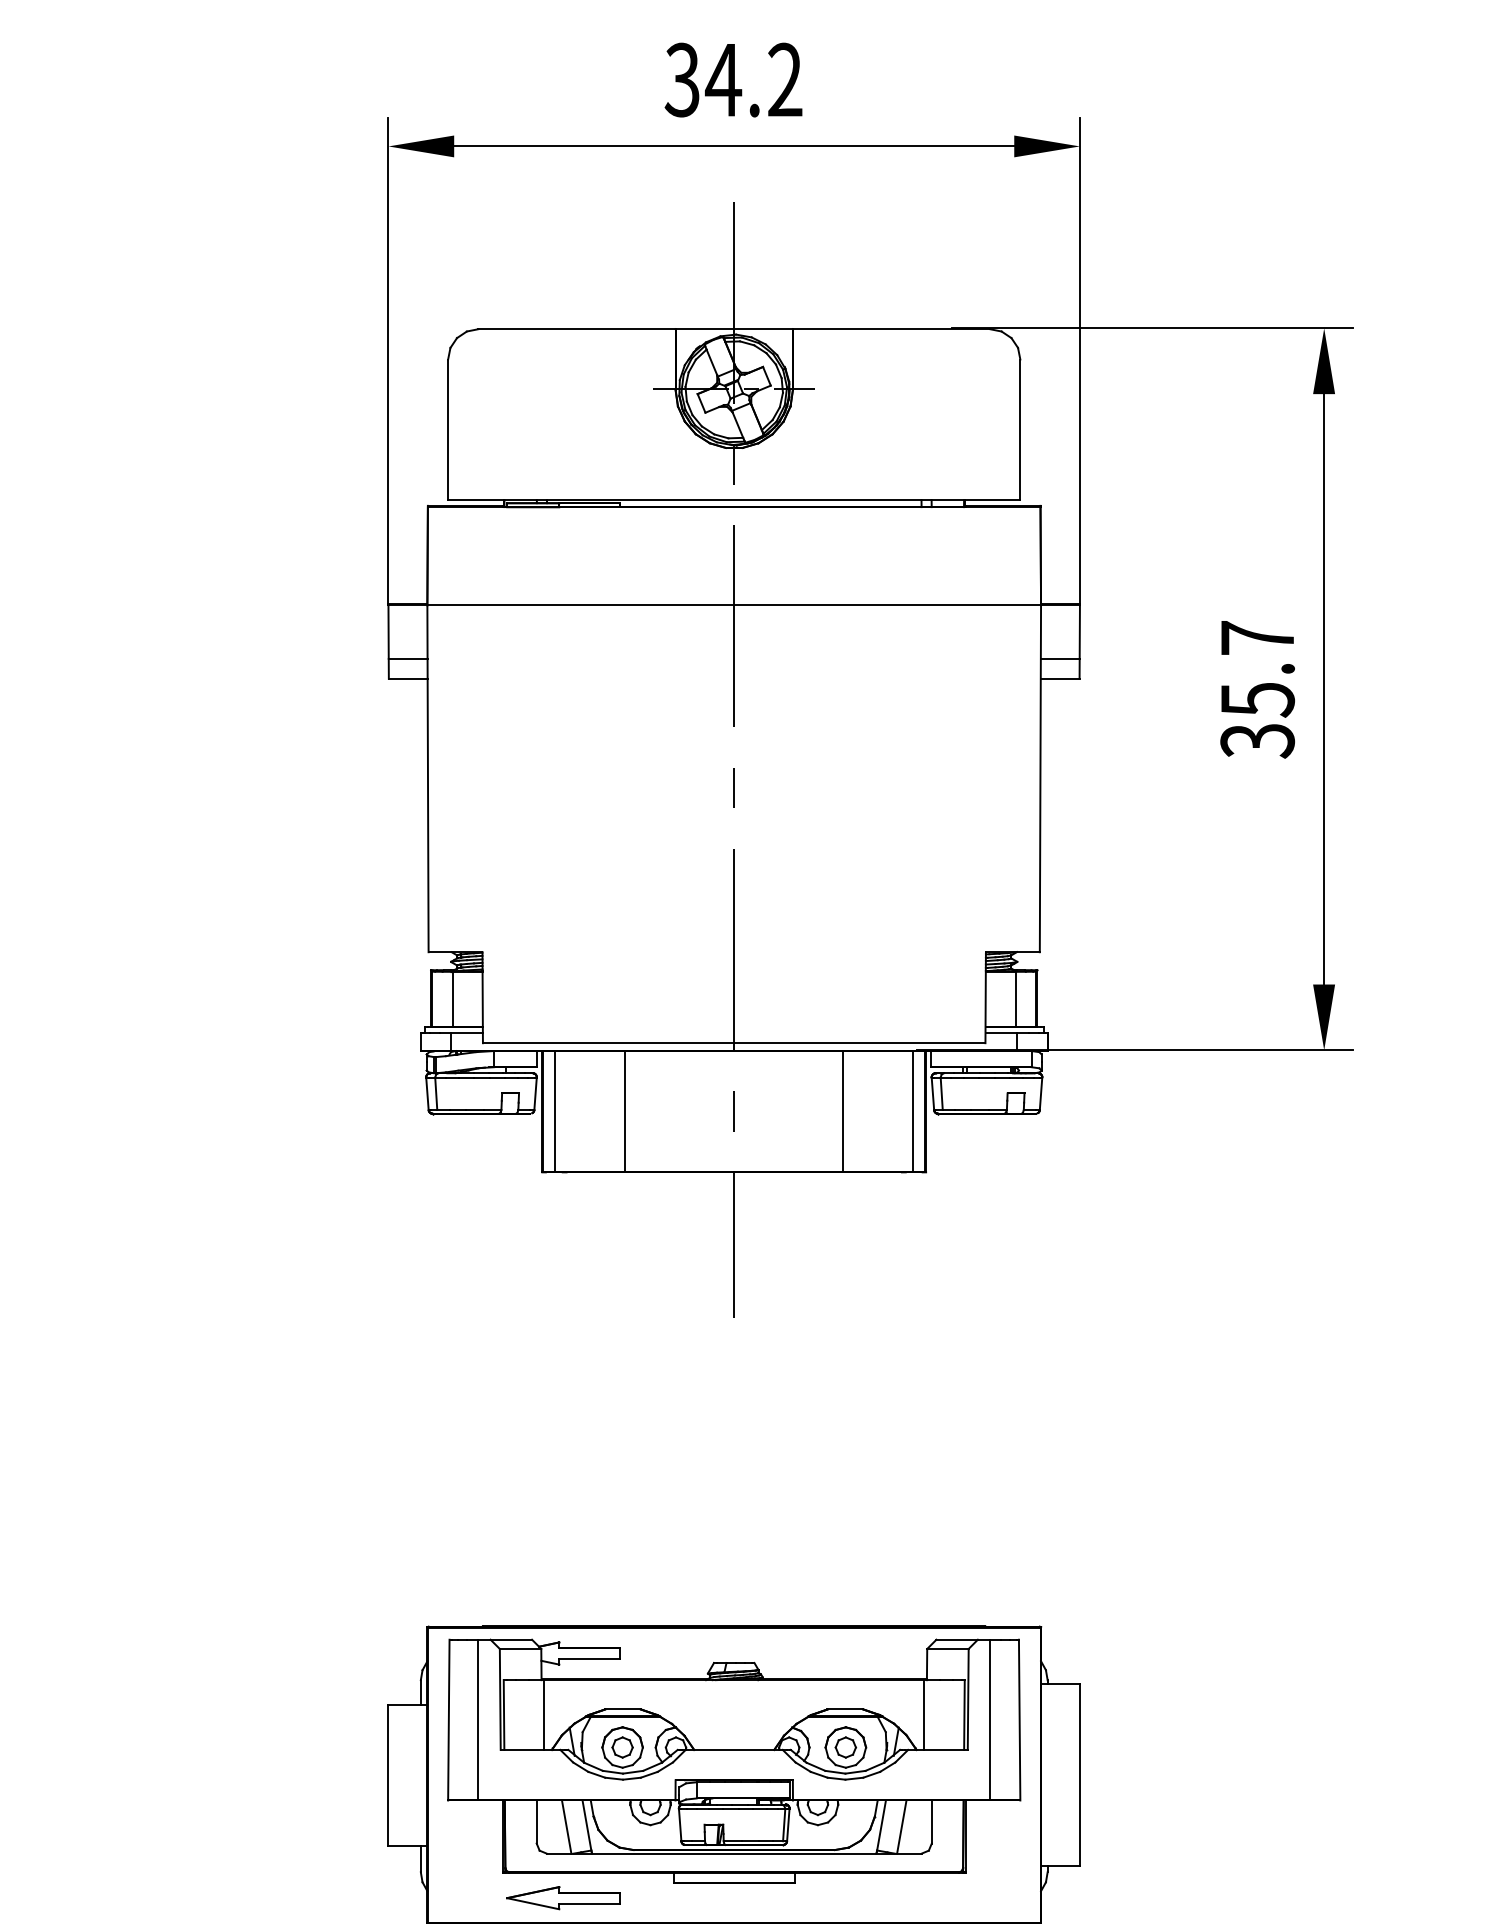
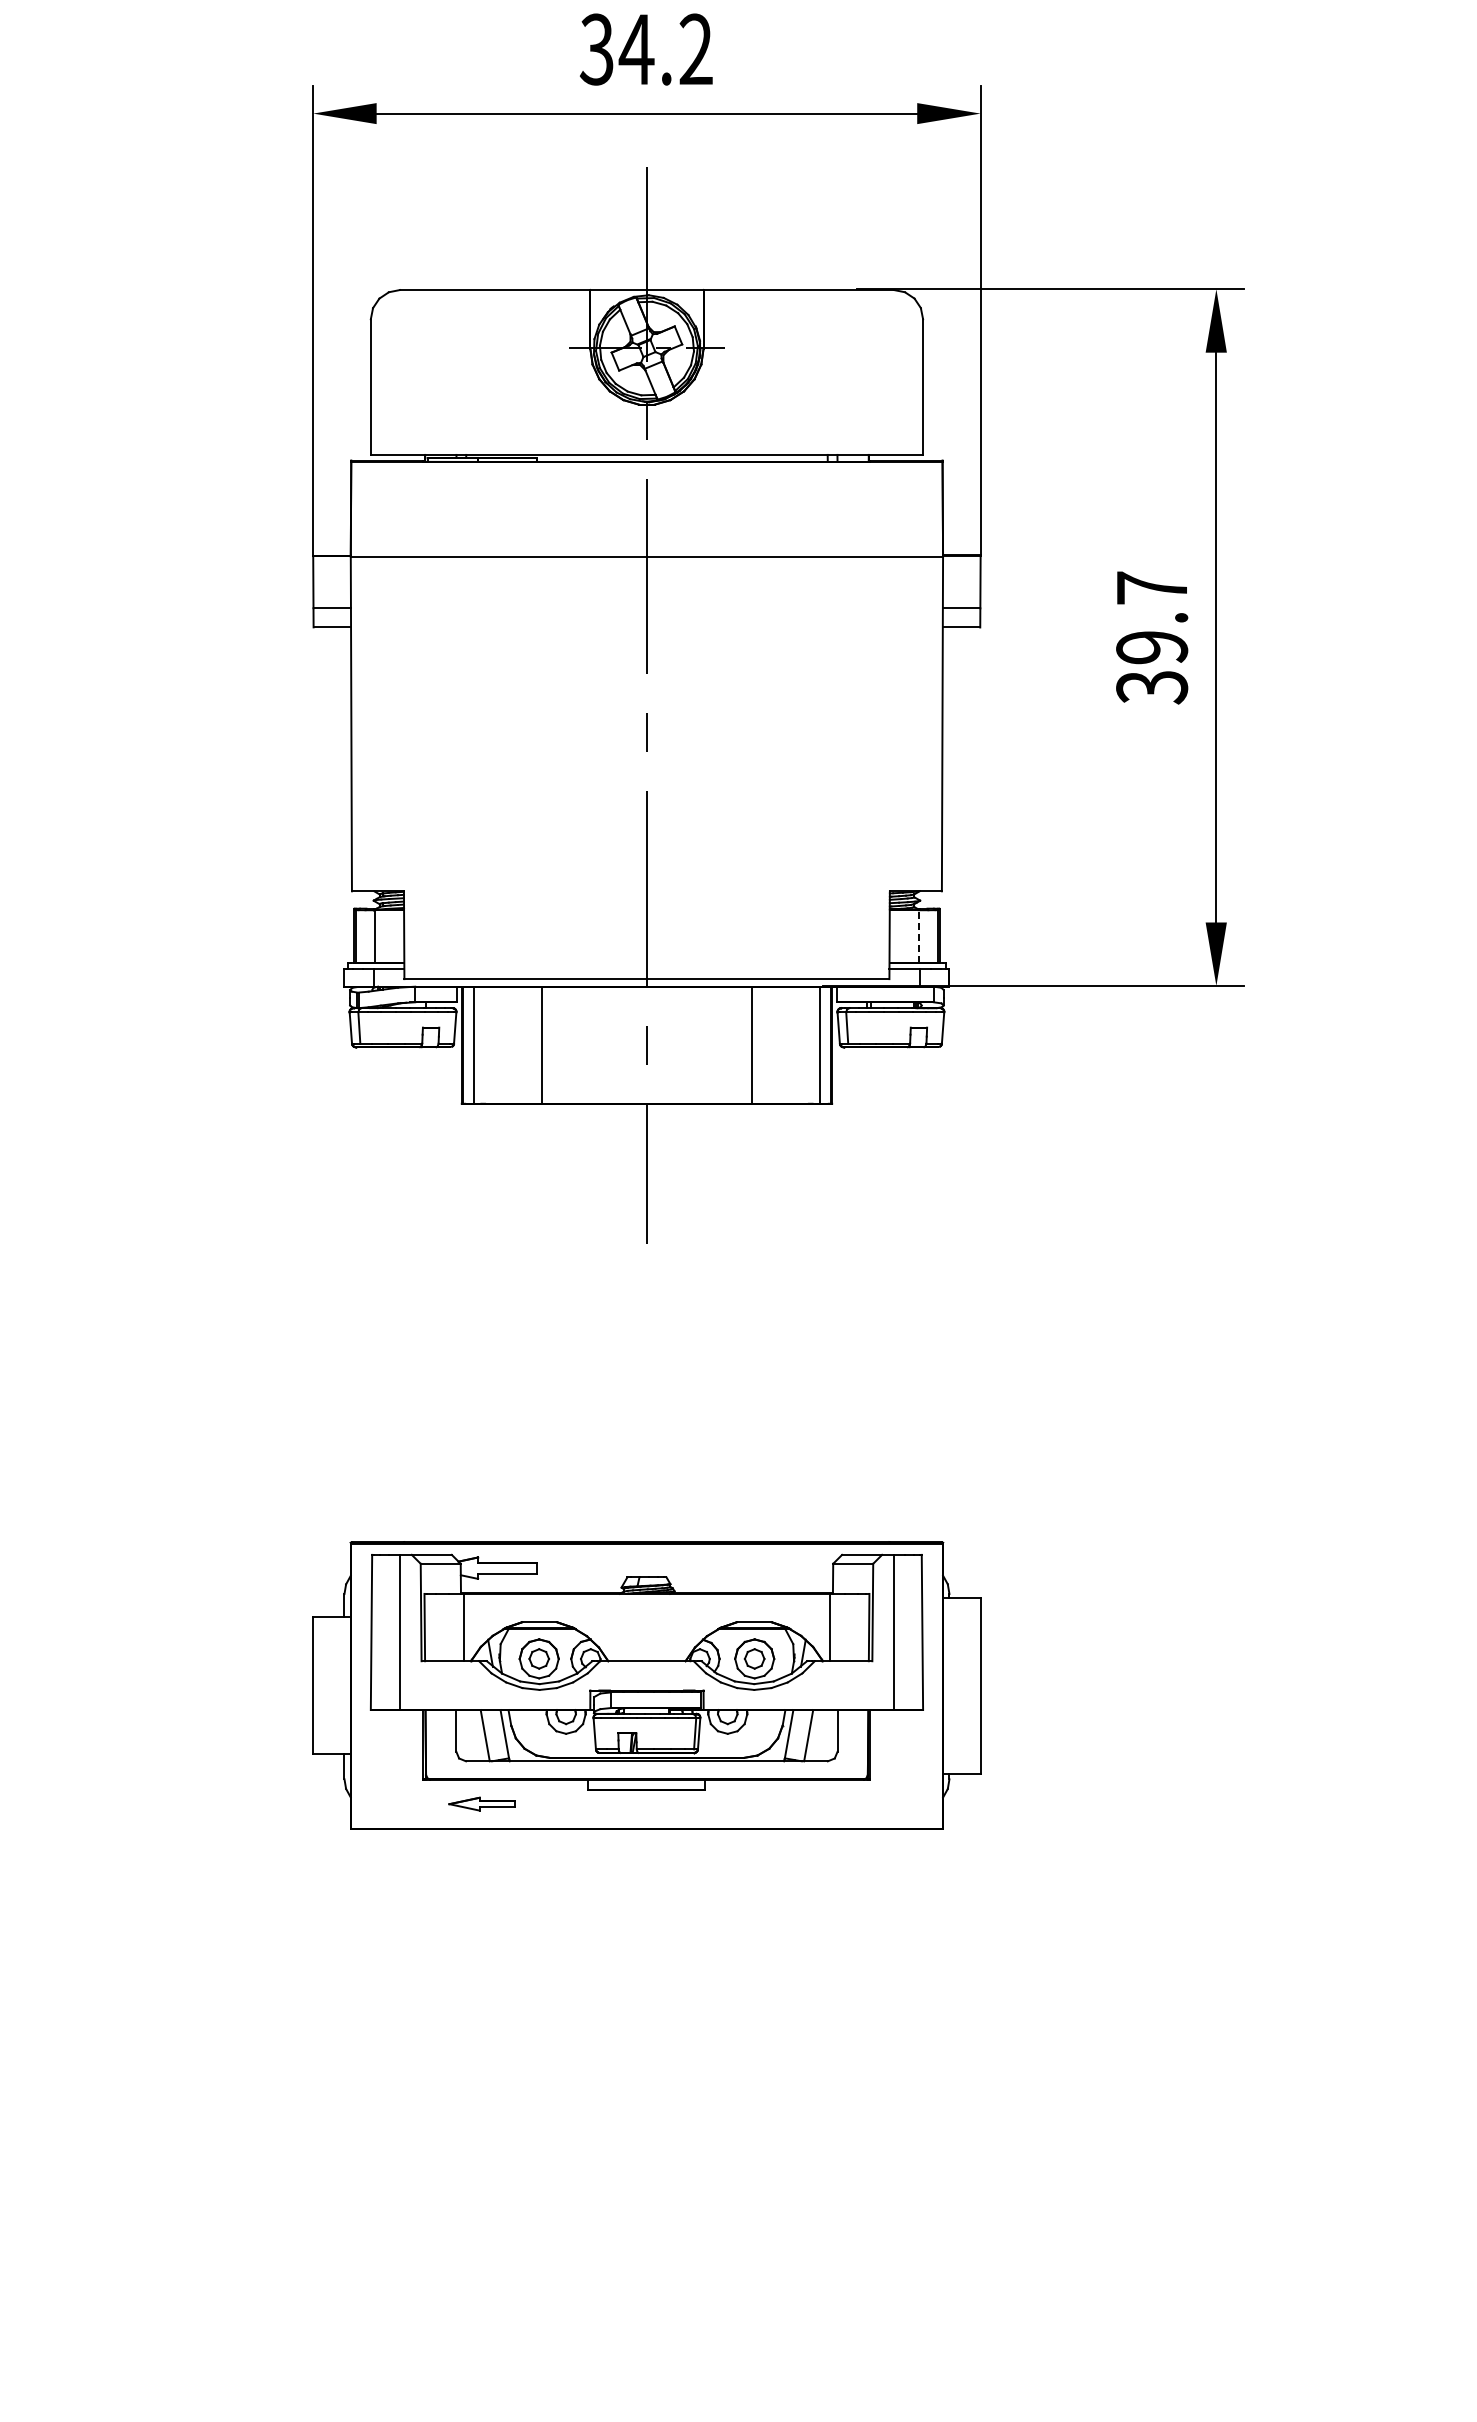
text: (1258, 700) -> (1152, 648), 35.7 -> 39.7
line: (1015, 999) -> (918, 936), solid -> dashed
part: (562, 1897) -> (481, 1803), size x0.6

